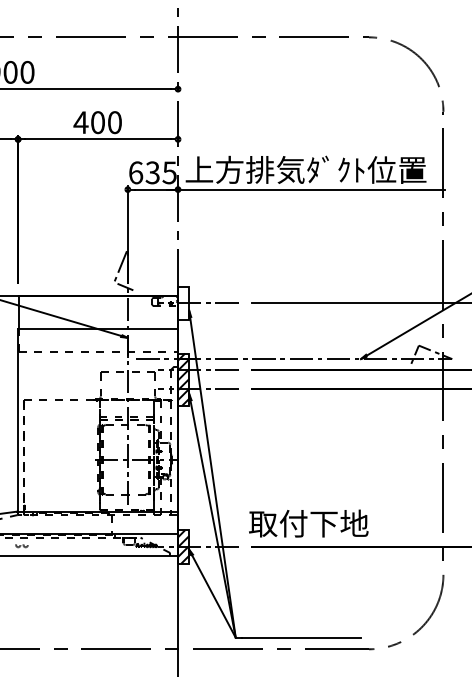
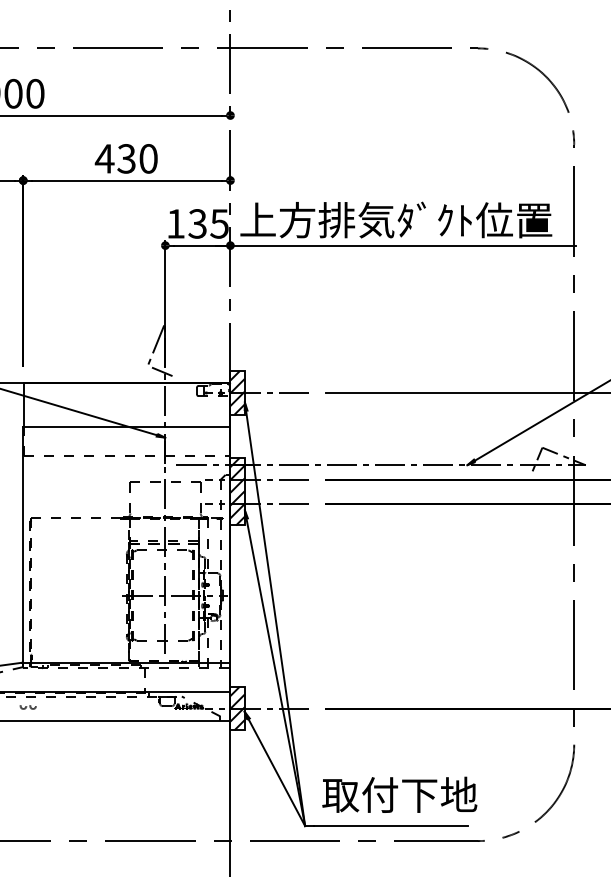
text: (97, 122) -> (126, 158), 400 -> 430
text: (136, 172) -> (176, 223), 635 -> 135
hatch: (183, 303) -> (237, 393), added
text: (308, 523) -> (399, 794), moved

